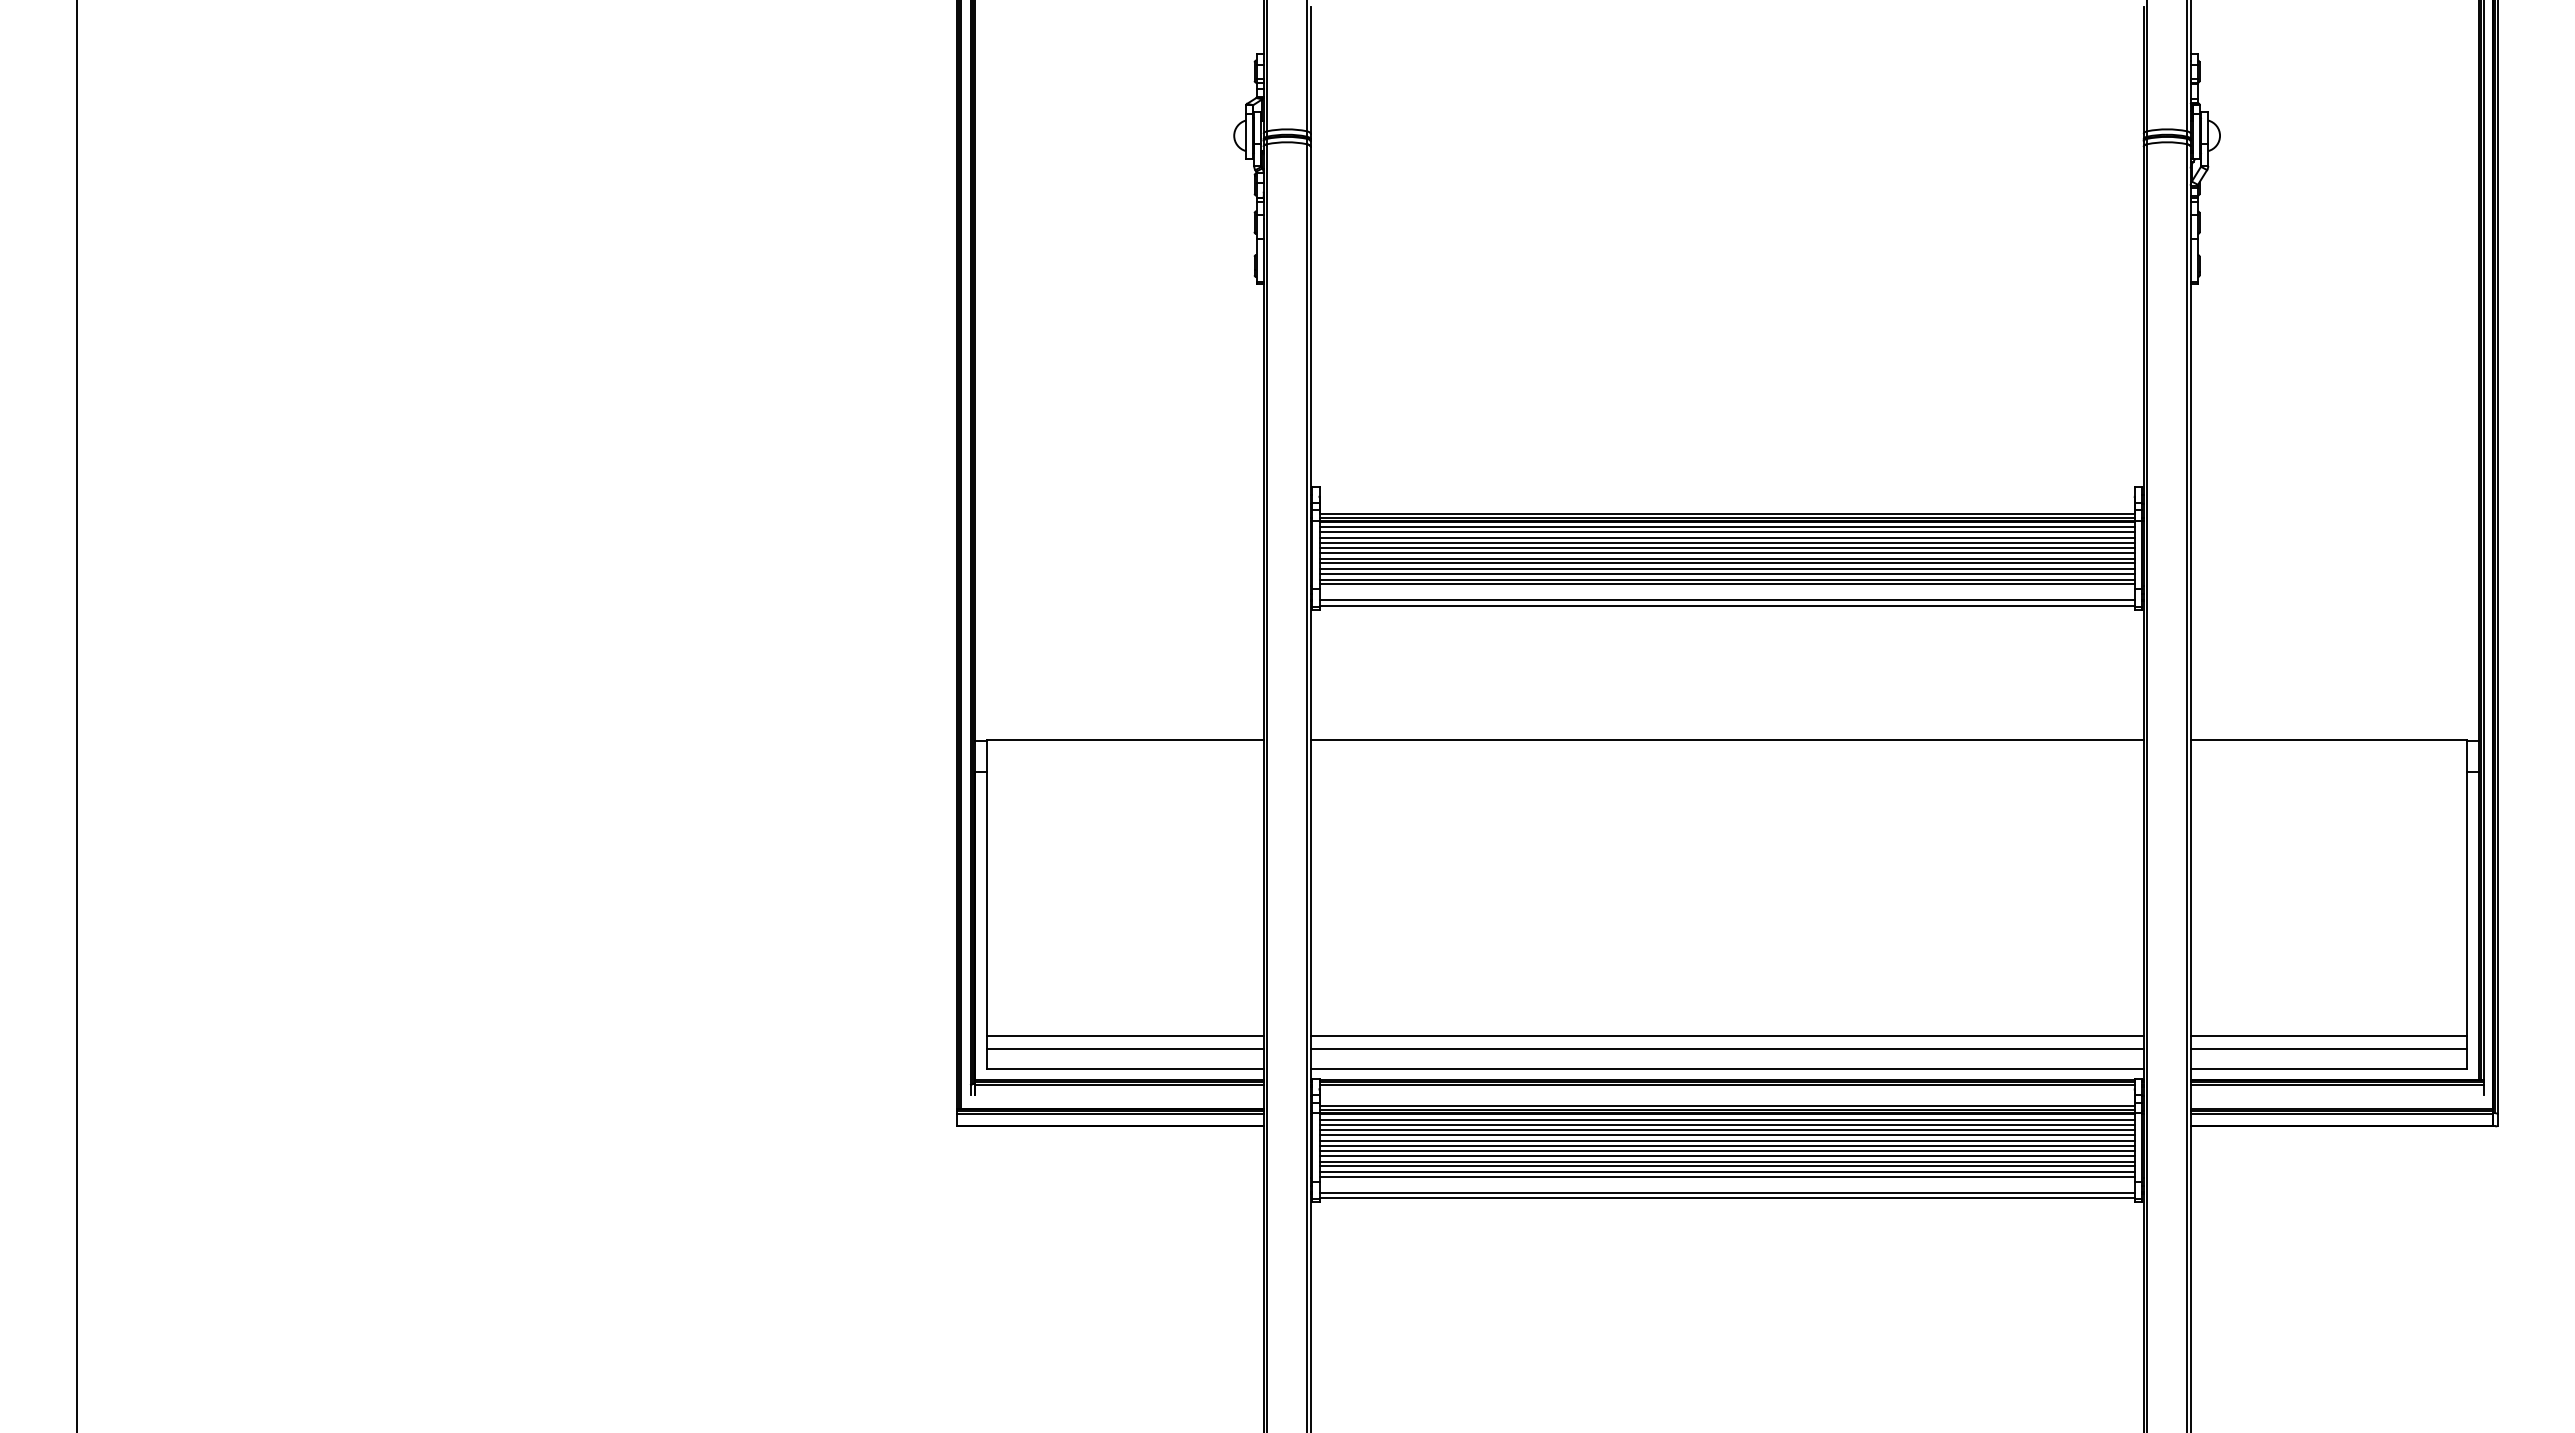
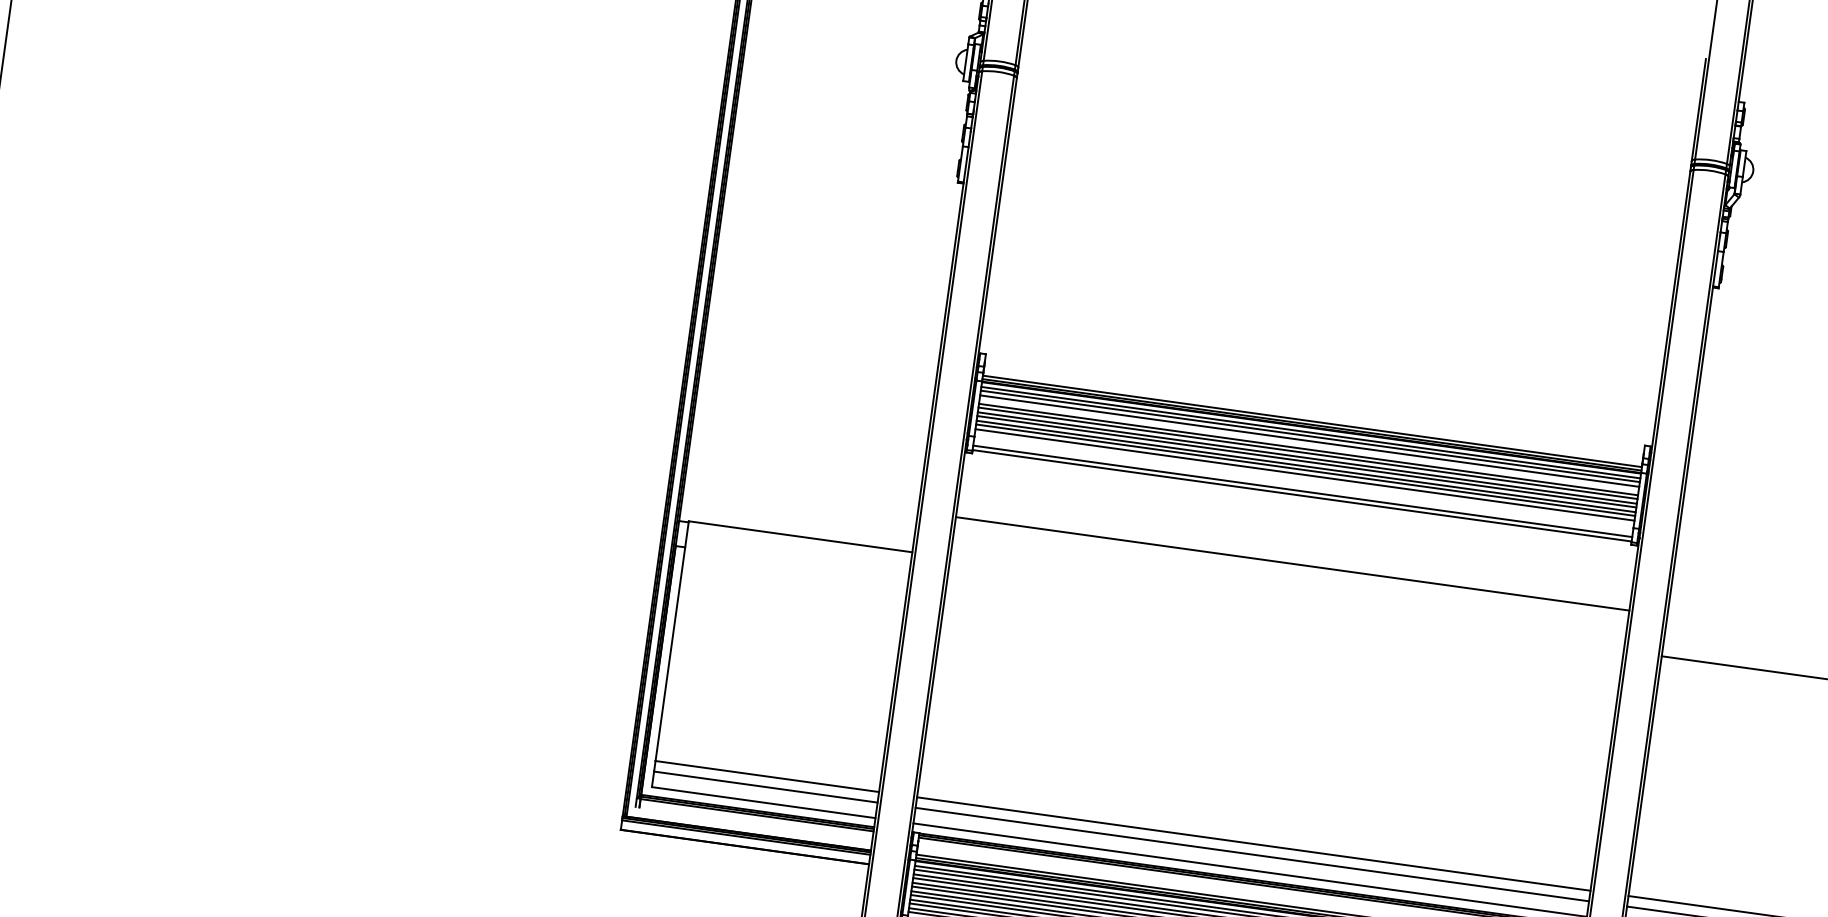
line: (1726, 542) -> (1308, 444), removed
line: (1726, 584) -> (1303, 478), removed
line: (1726, 739) -> (1292, 563), moved

